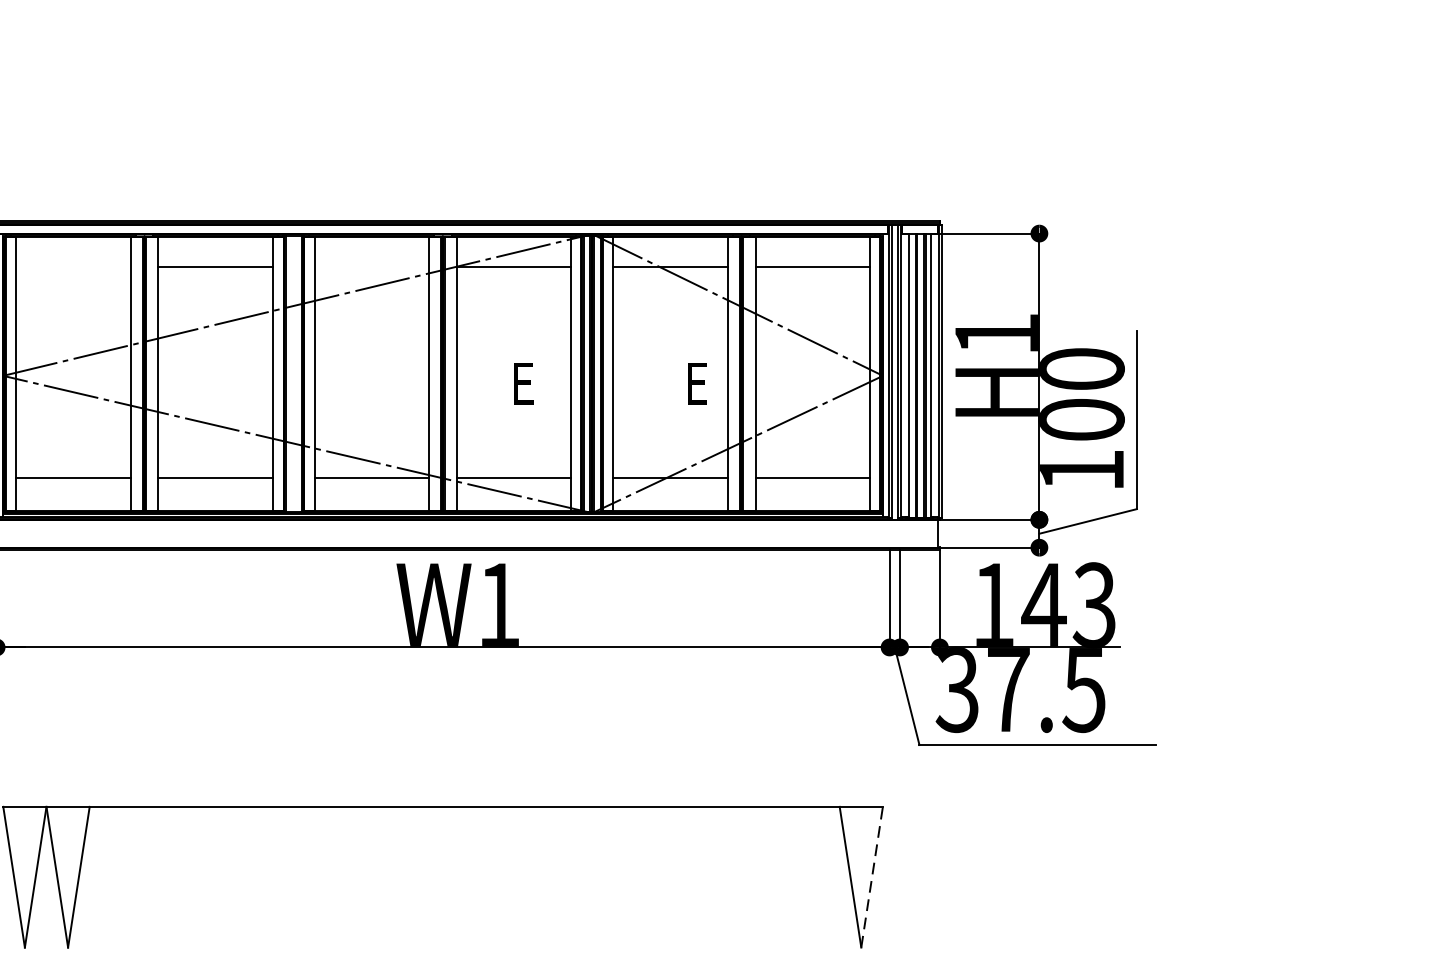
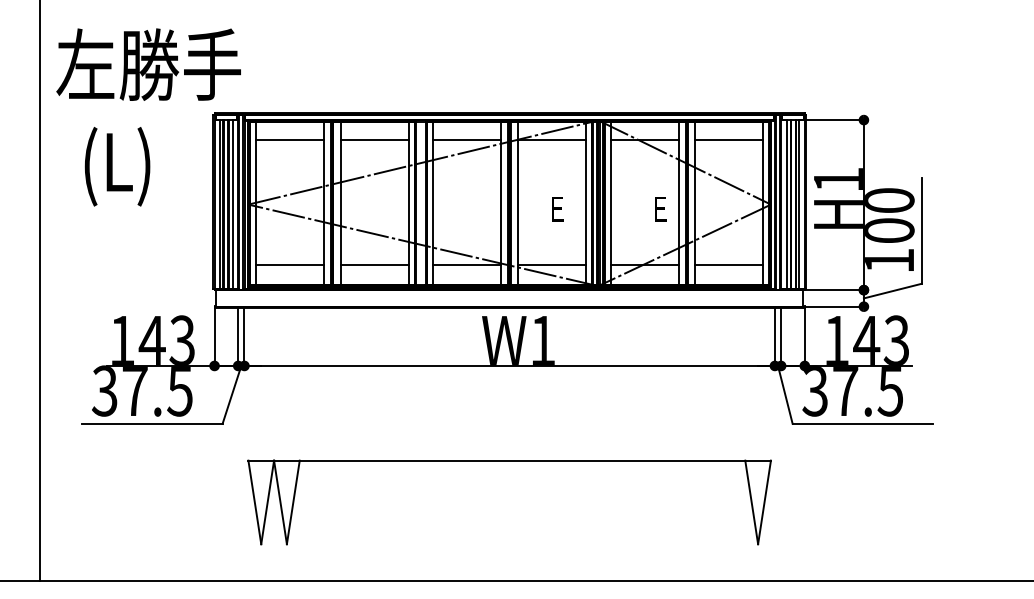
line: (74, 266) -> (290, 139), added
line: (372, 266) -> (467, 139), added
line: (872, 875) -> (764, 501), dashed -> solid

